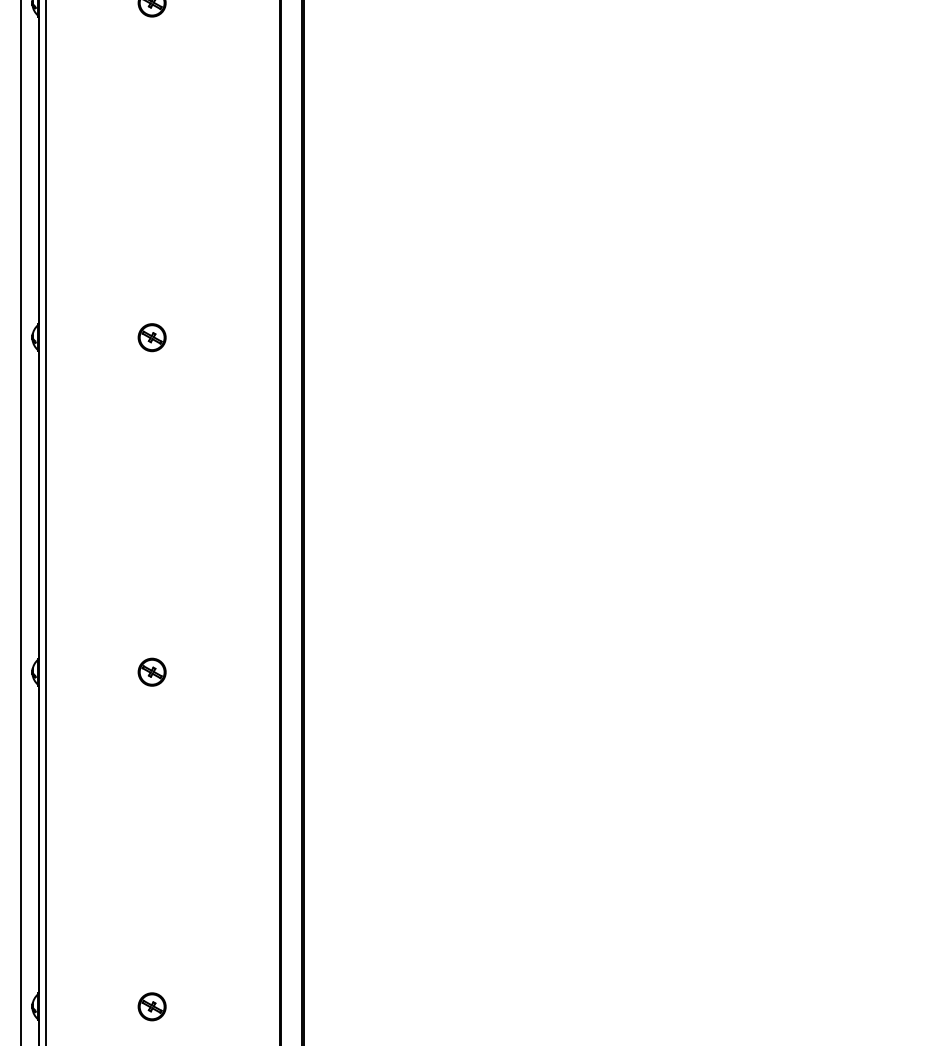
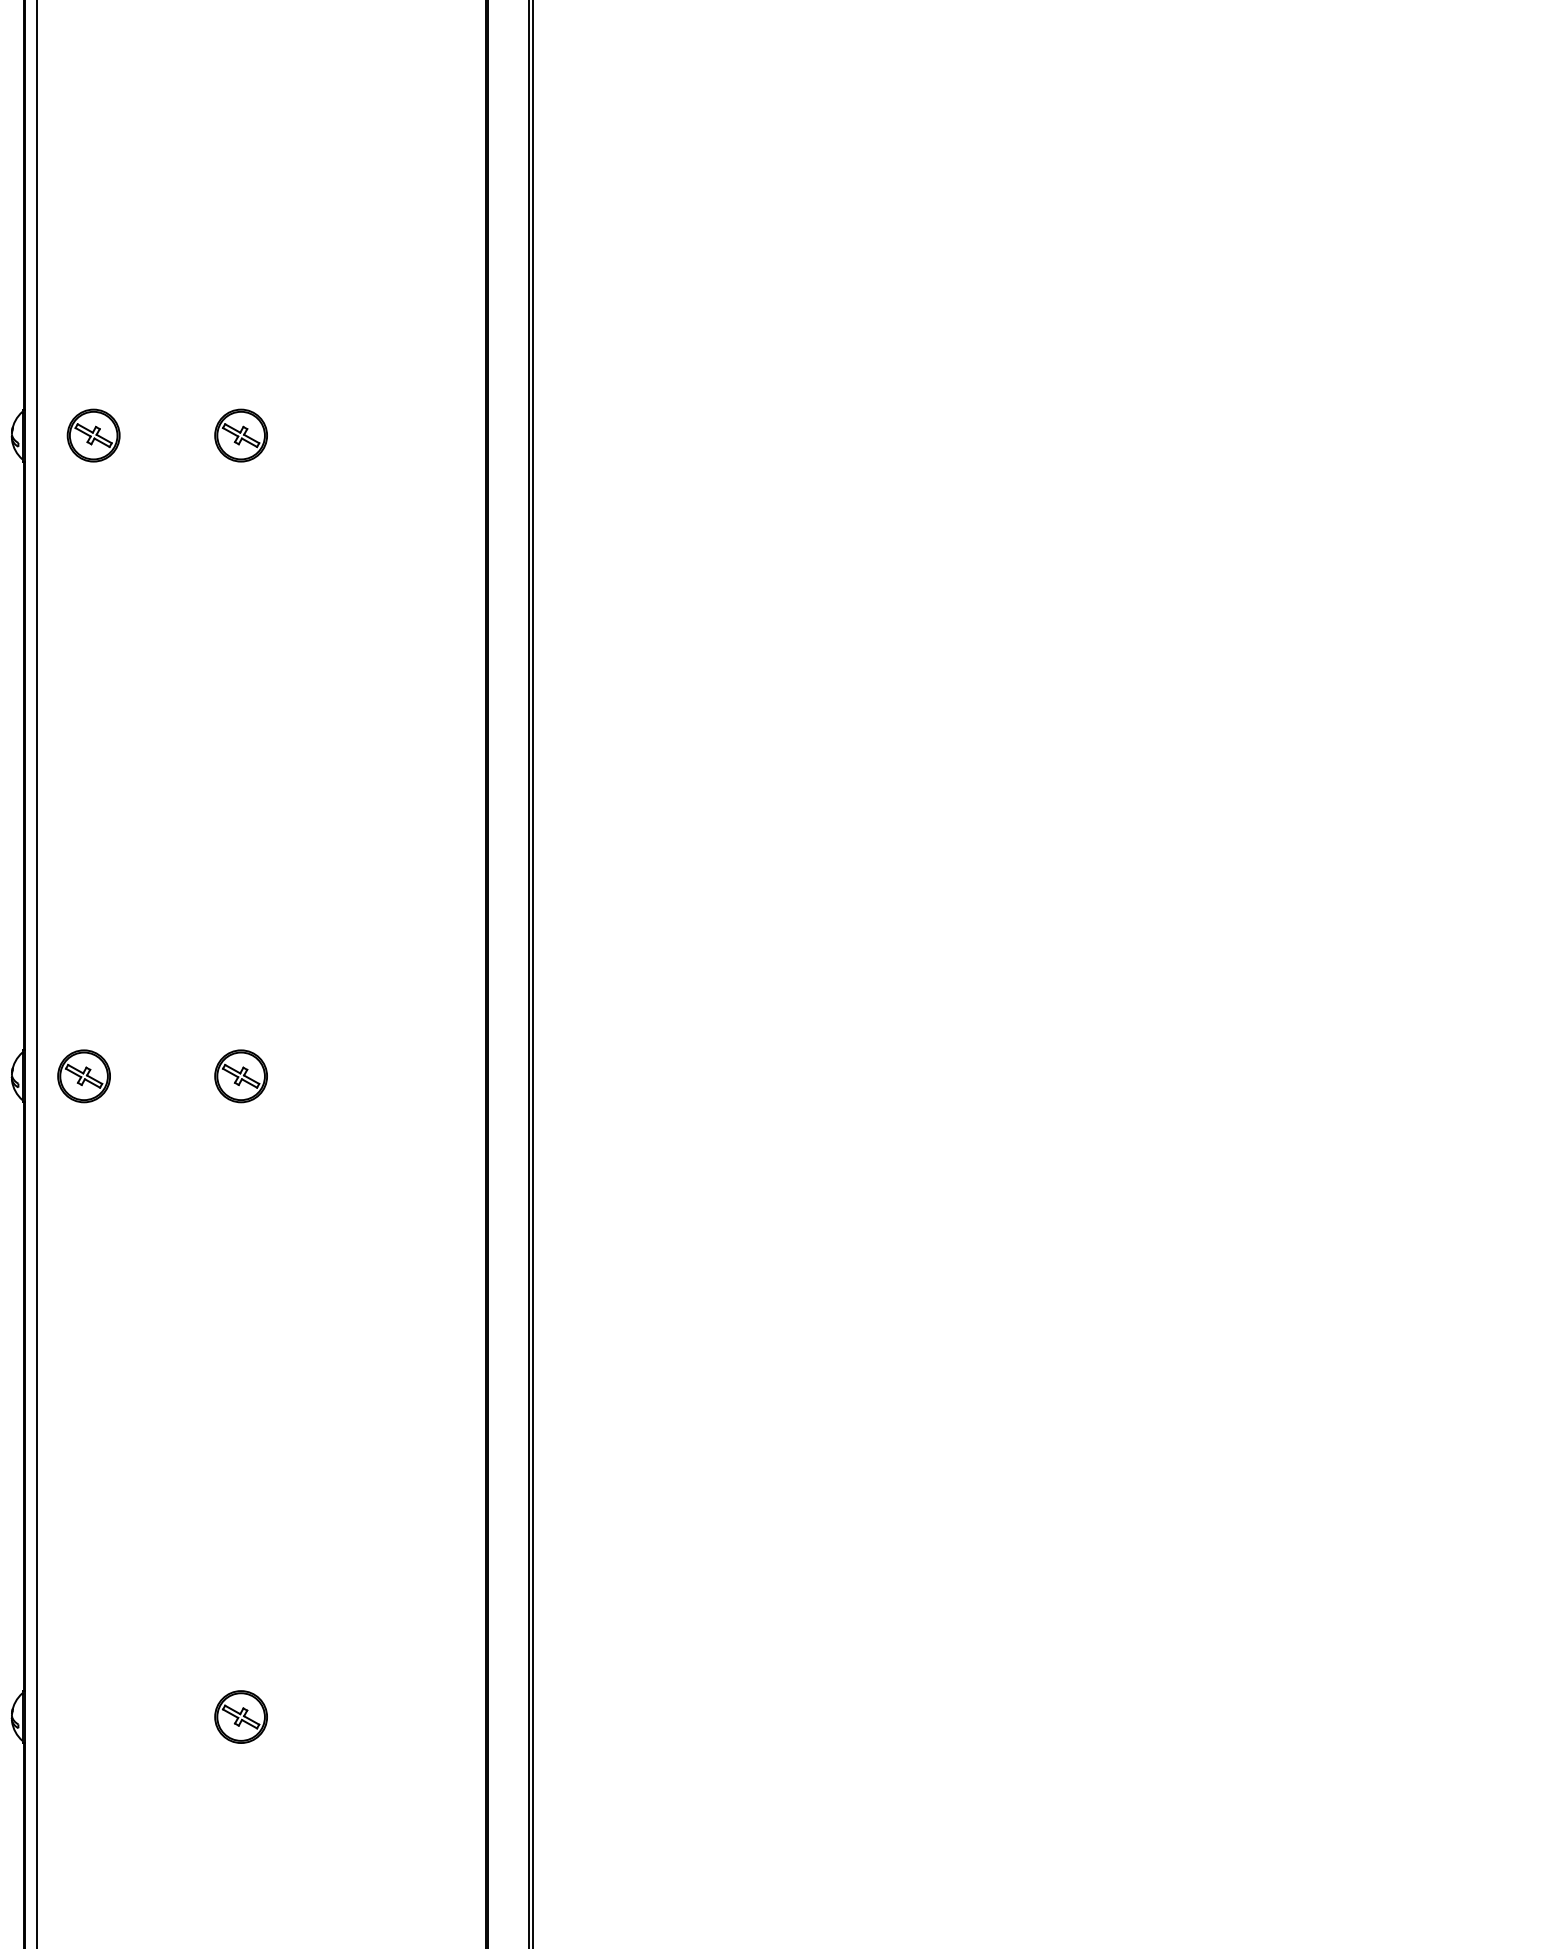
part: (74, 337) -> (92, 435), added
part: (69, 671) -> (82, 1074), added

